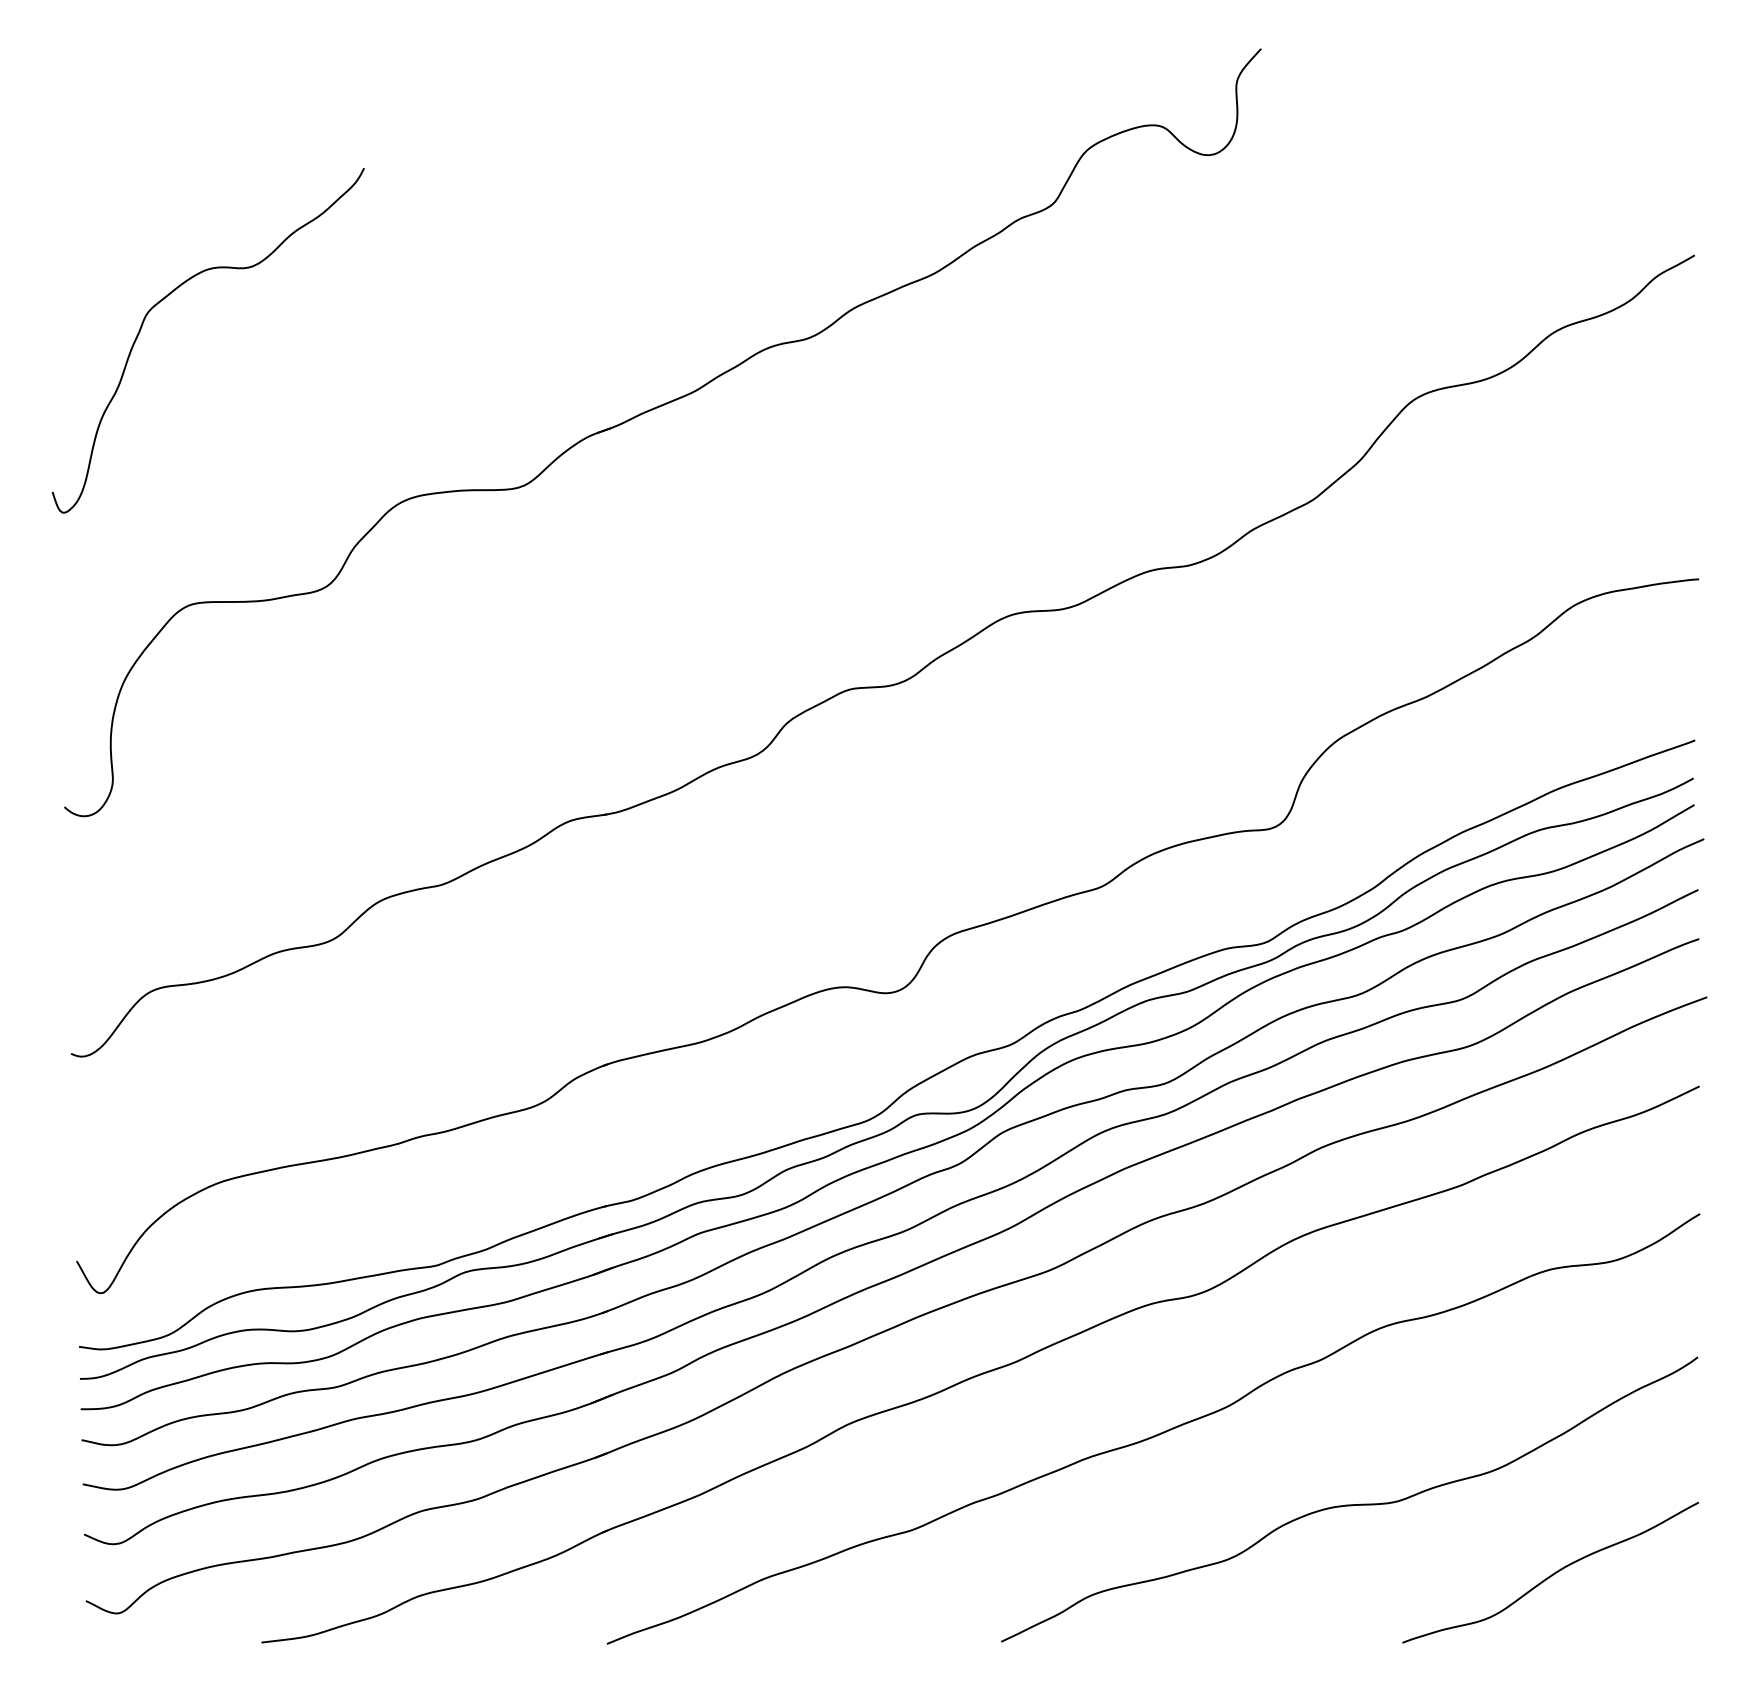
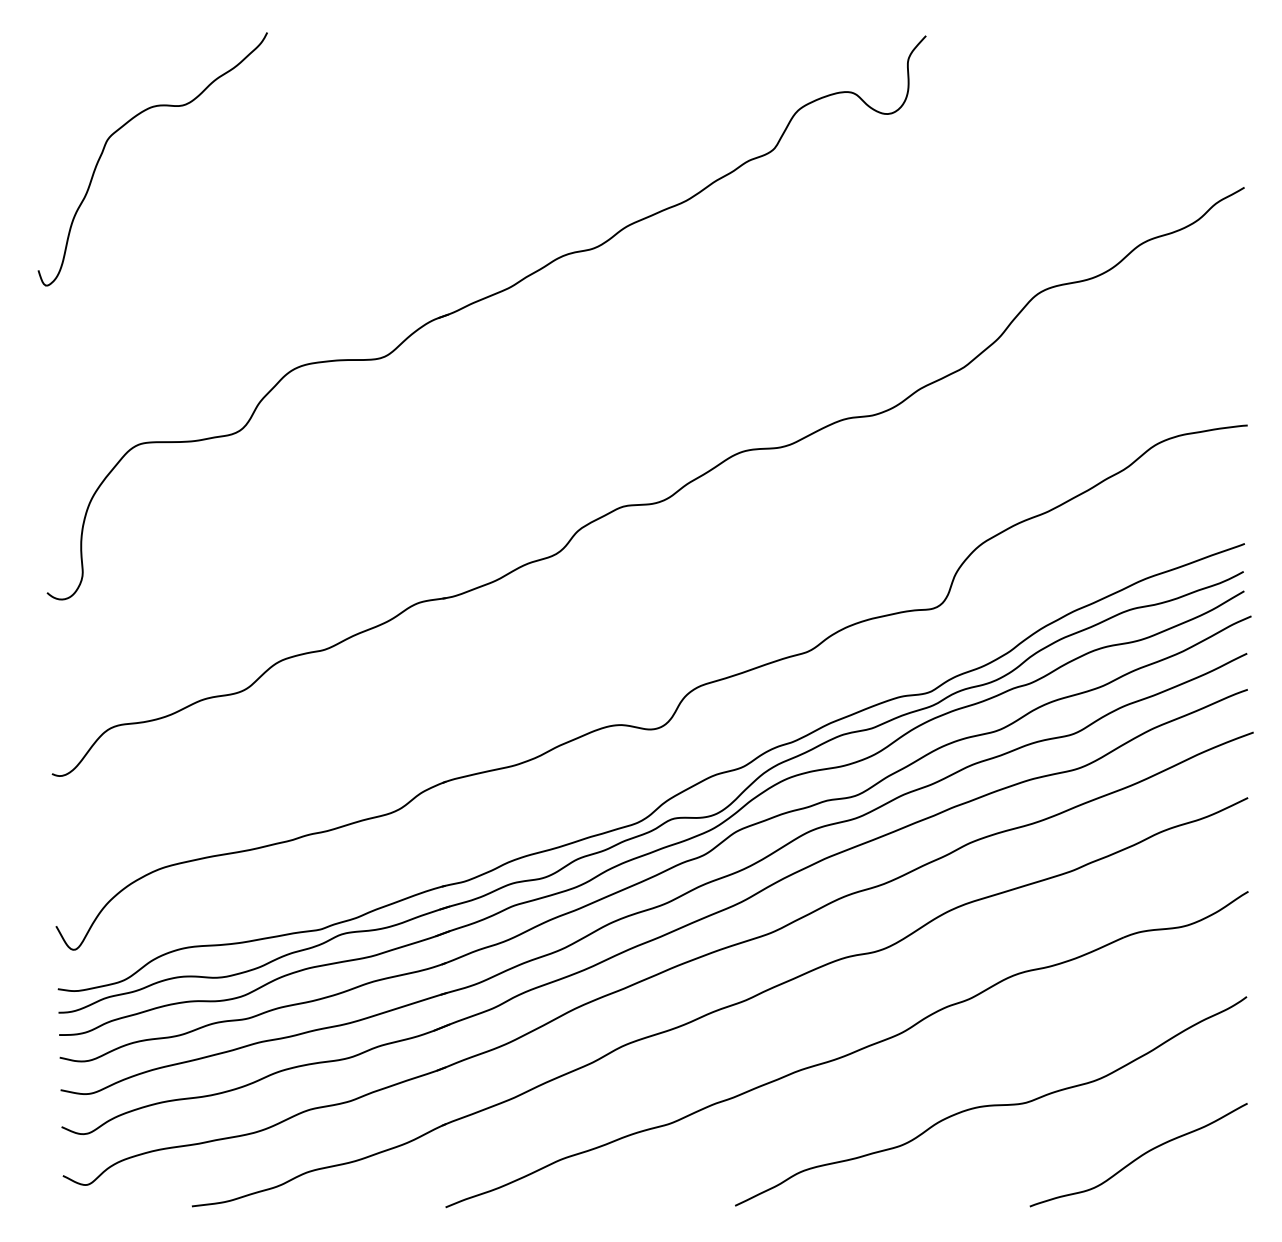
curve: (169, 296) -> (124, 126), moved

